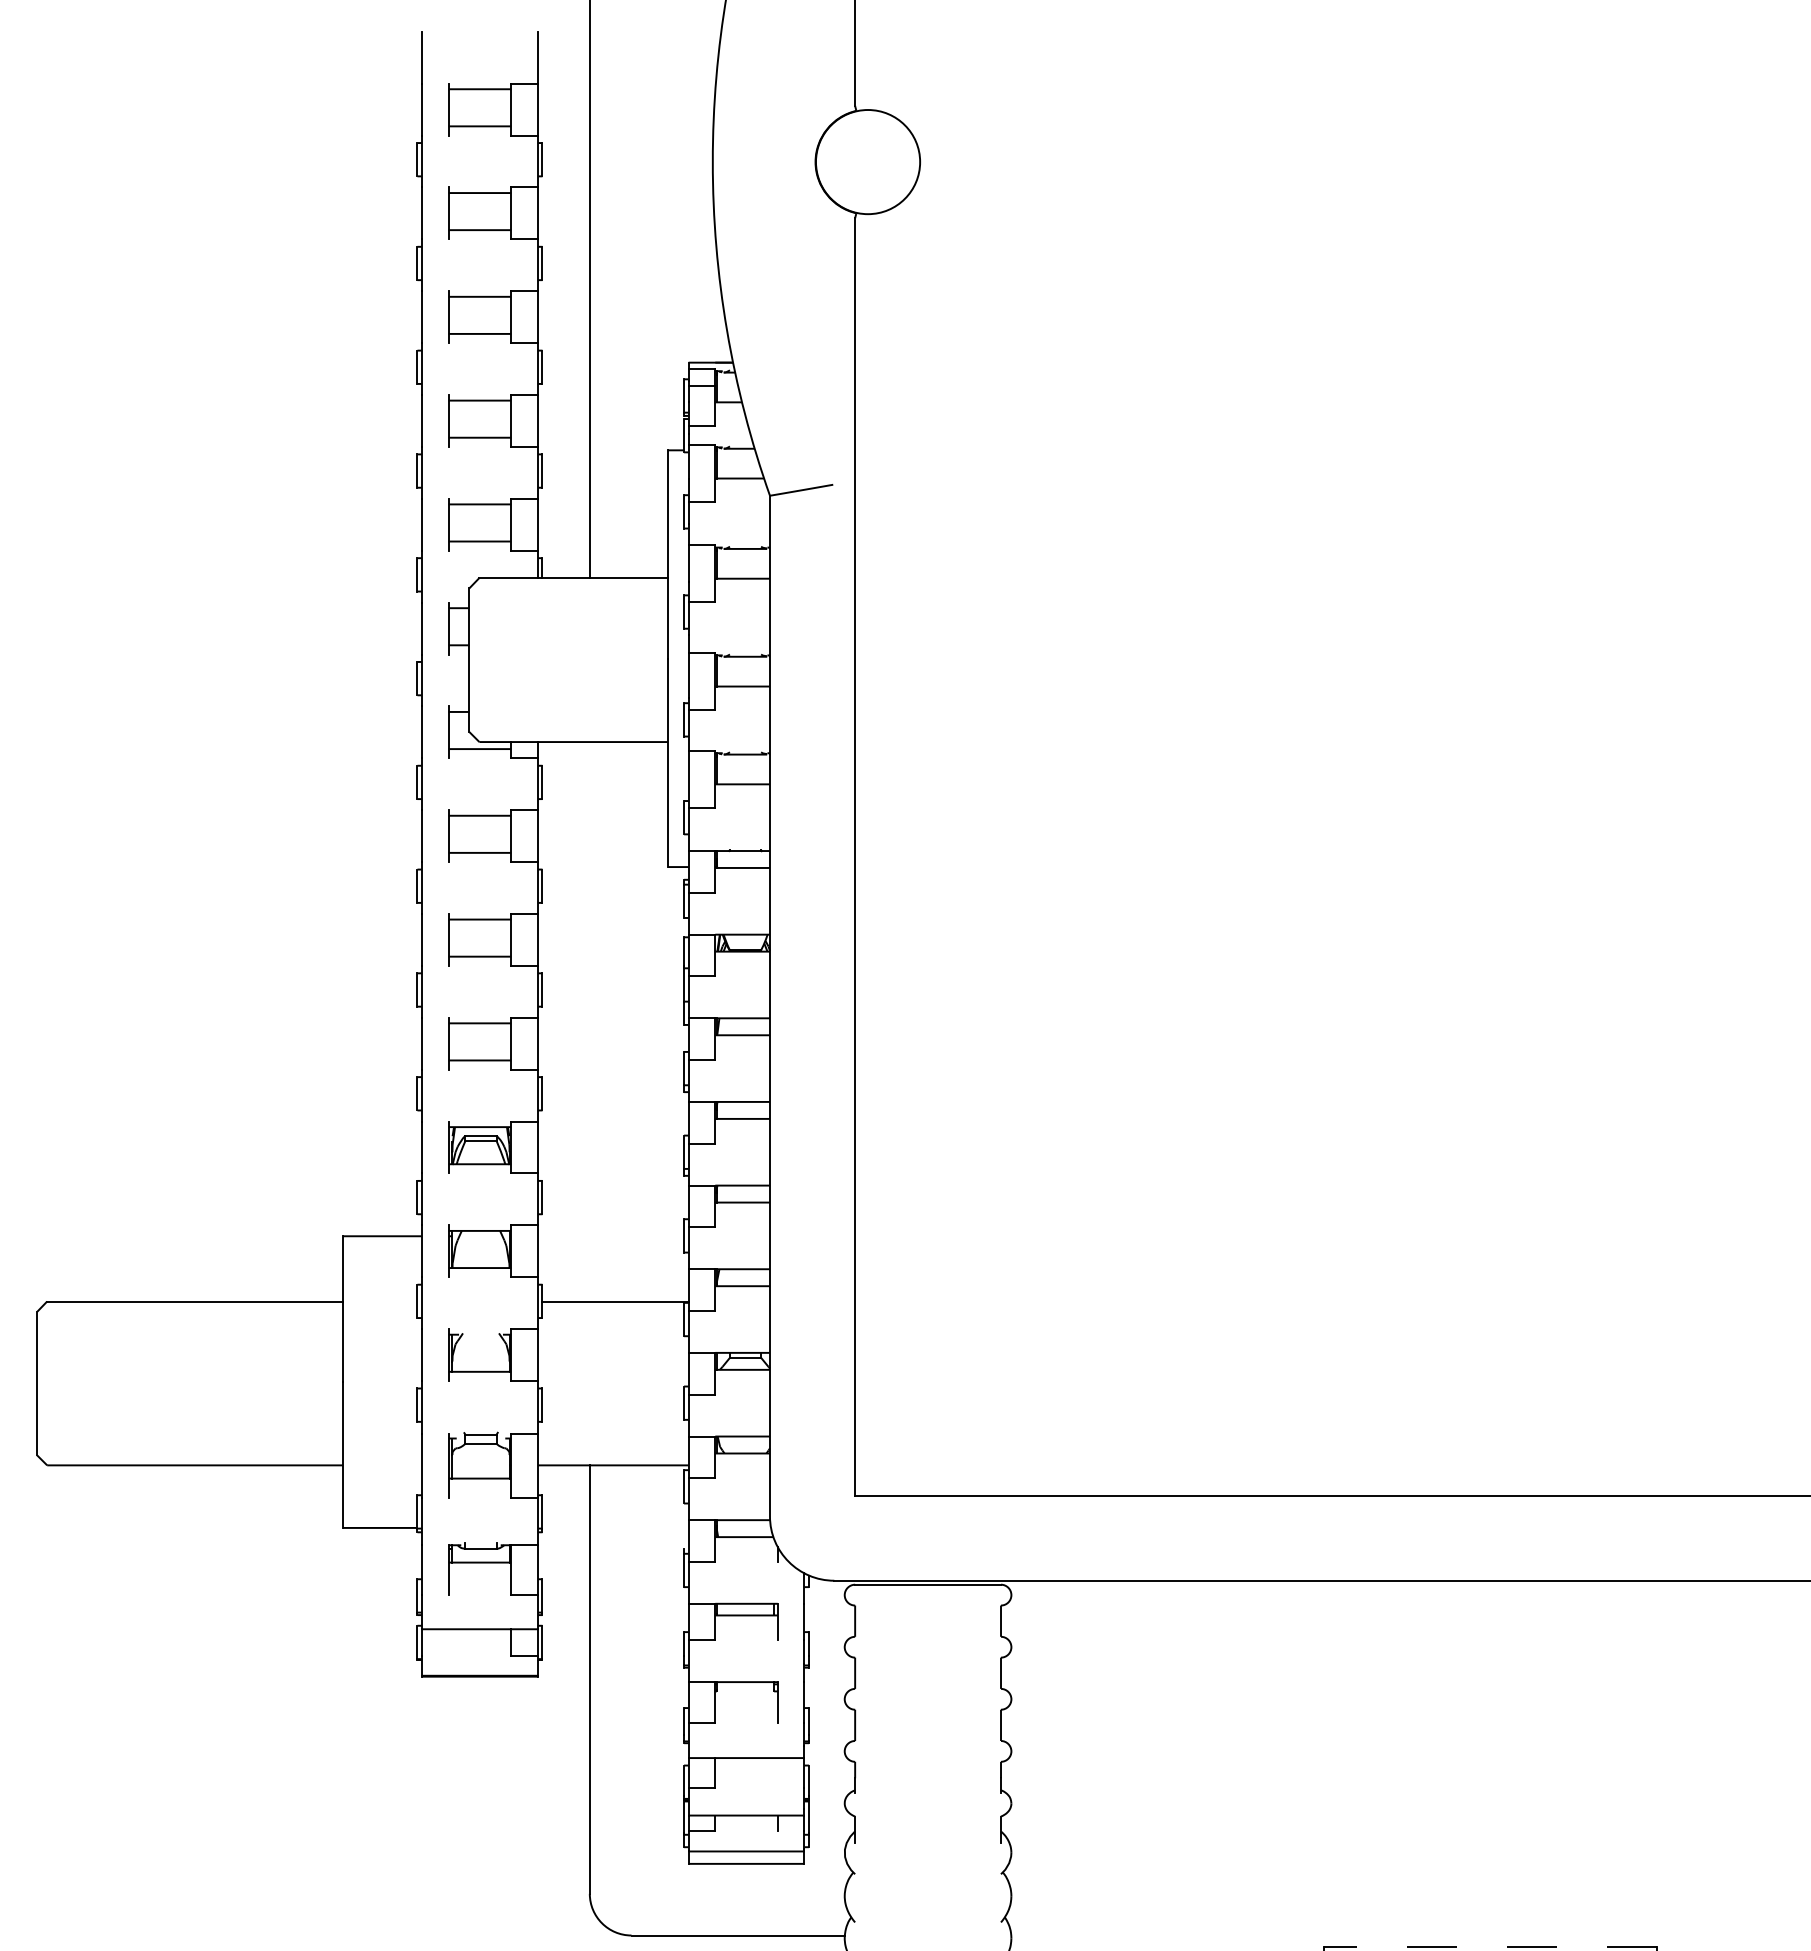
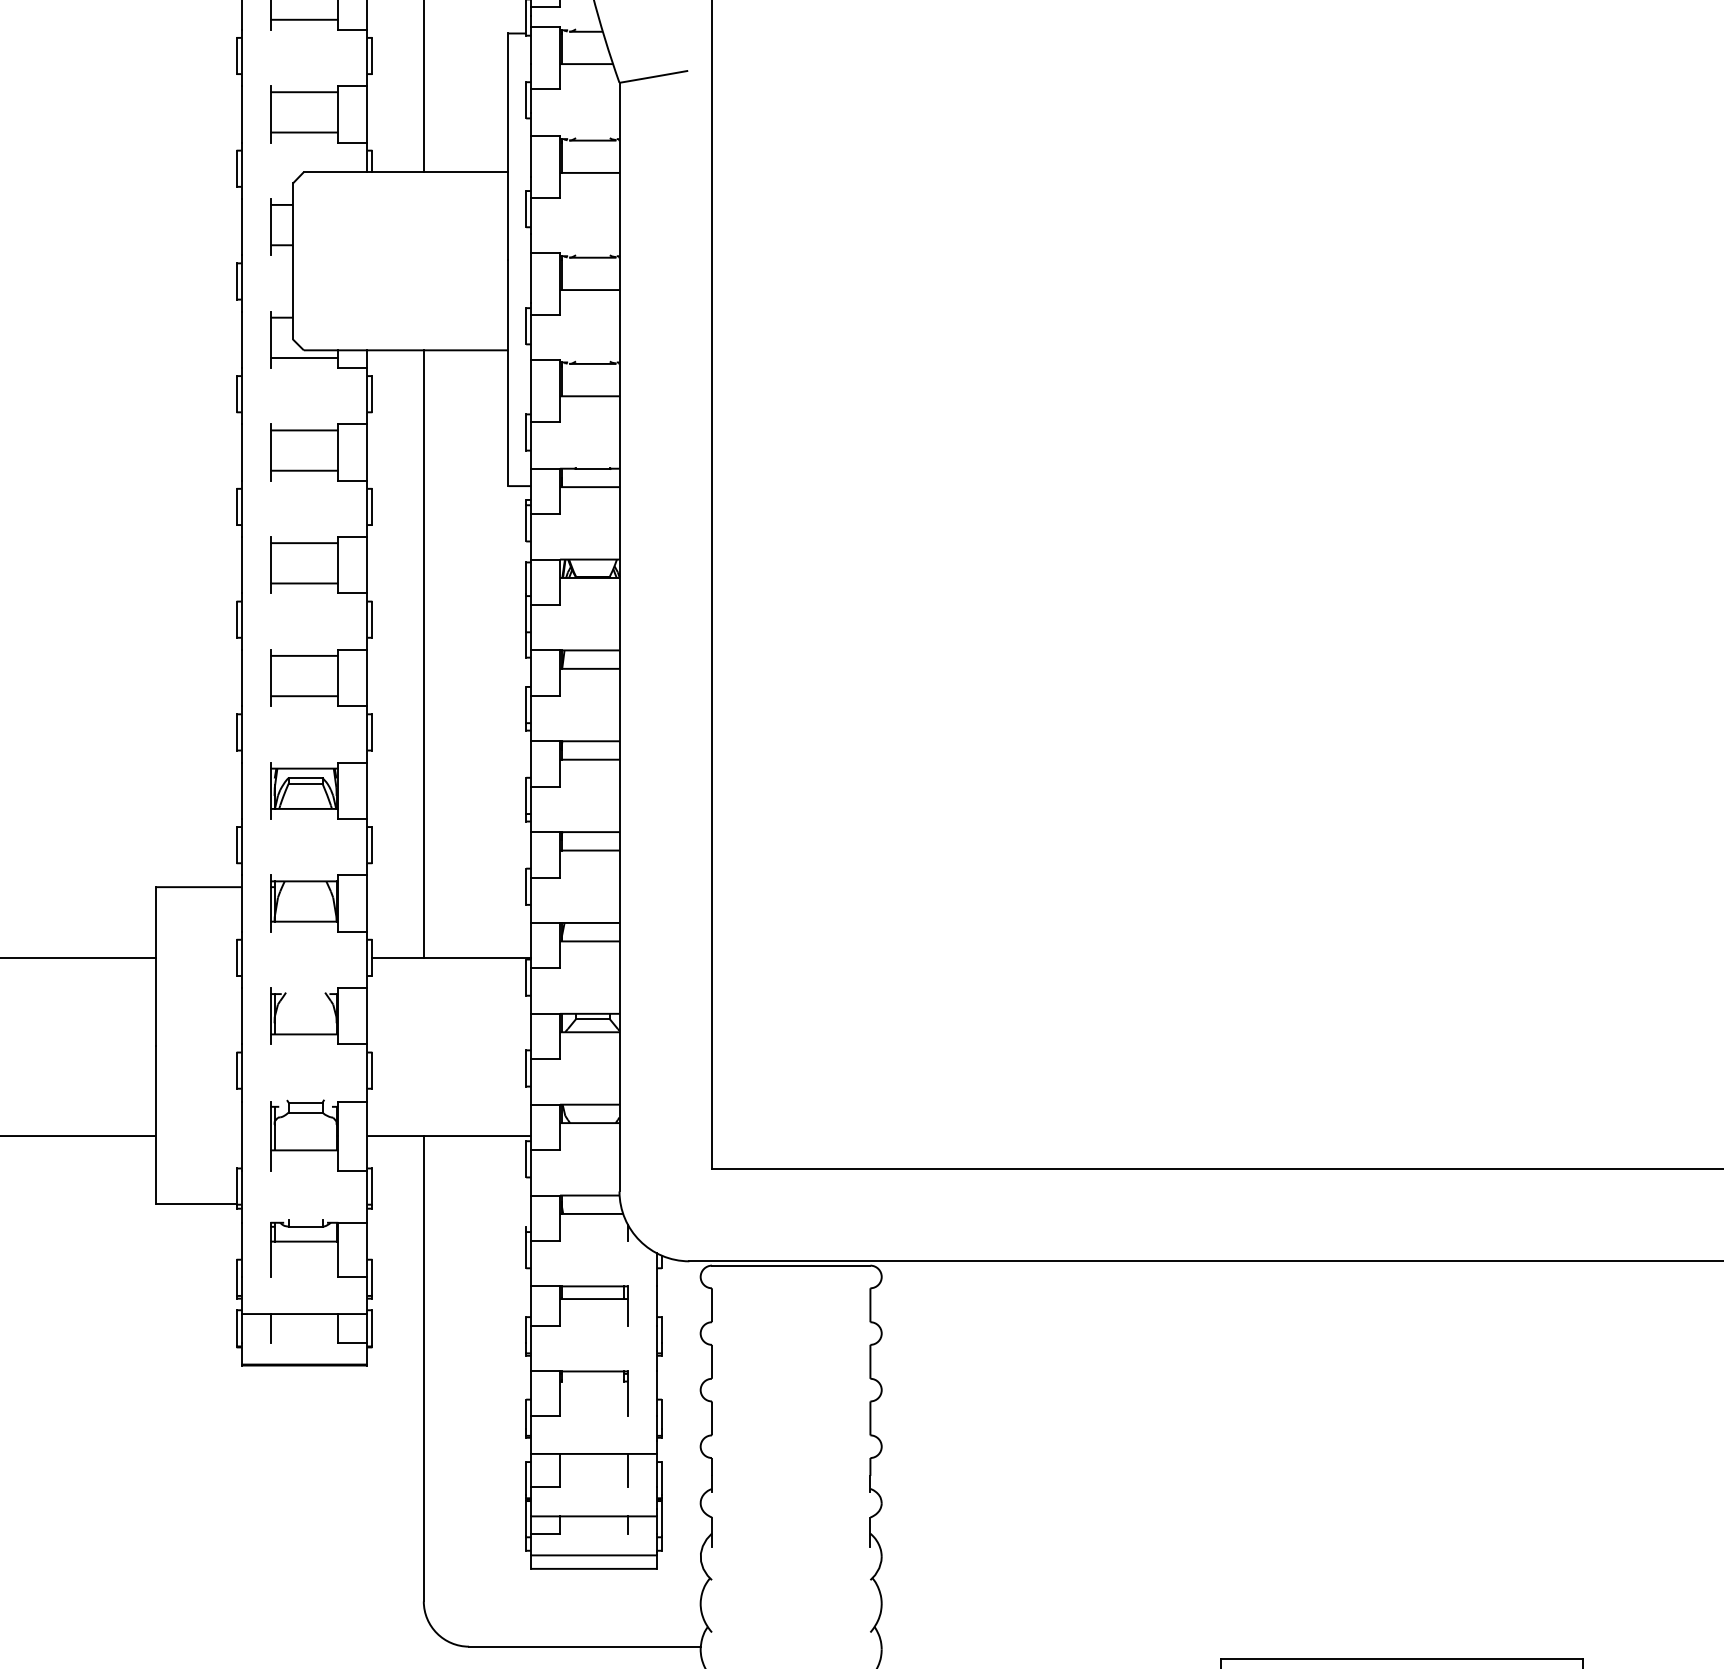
line: (589, 1021) -> (423, 653), added
line: (448, 1642) -> (270, 1328), added
line: (777, 1773) -> (627, 1470), added
line: (1490, 1946) -> (1402, 1658), dashed -> solid

